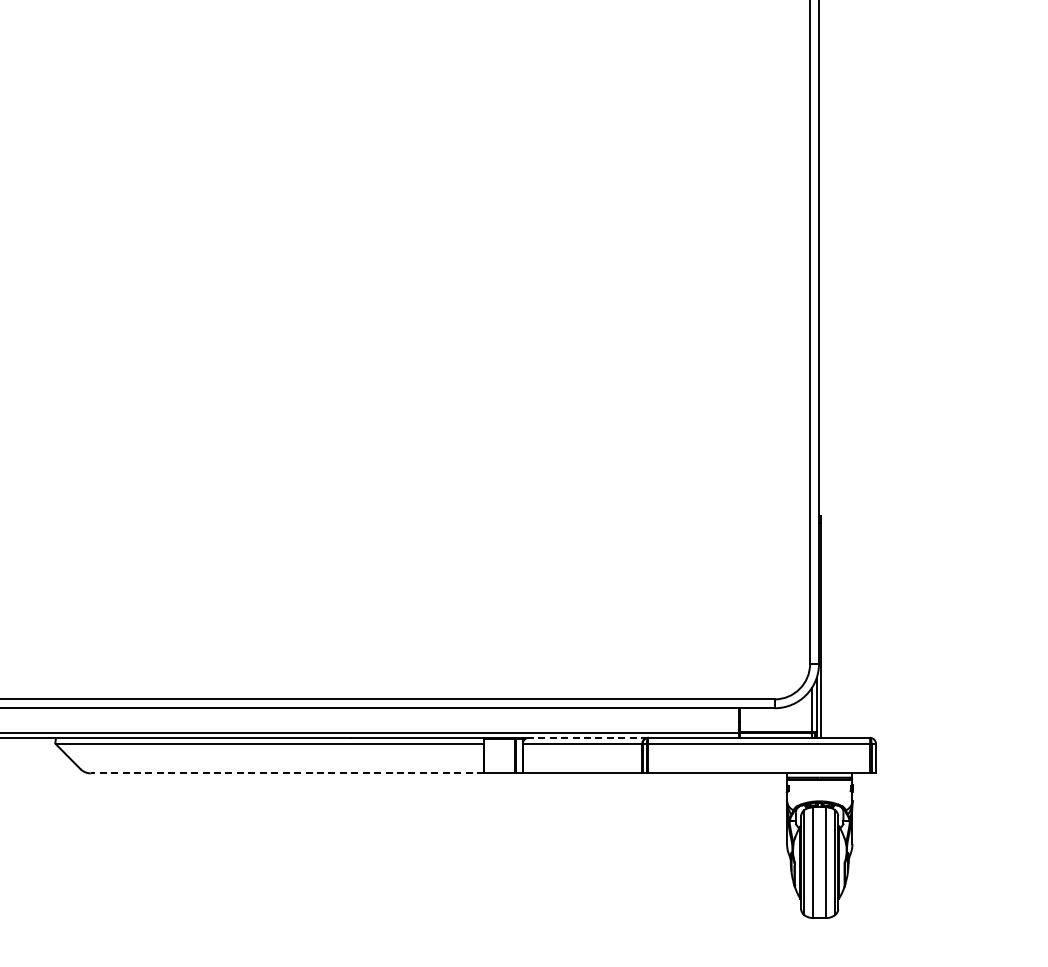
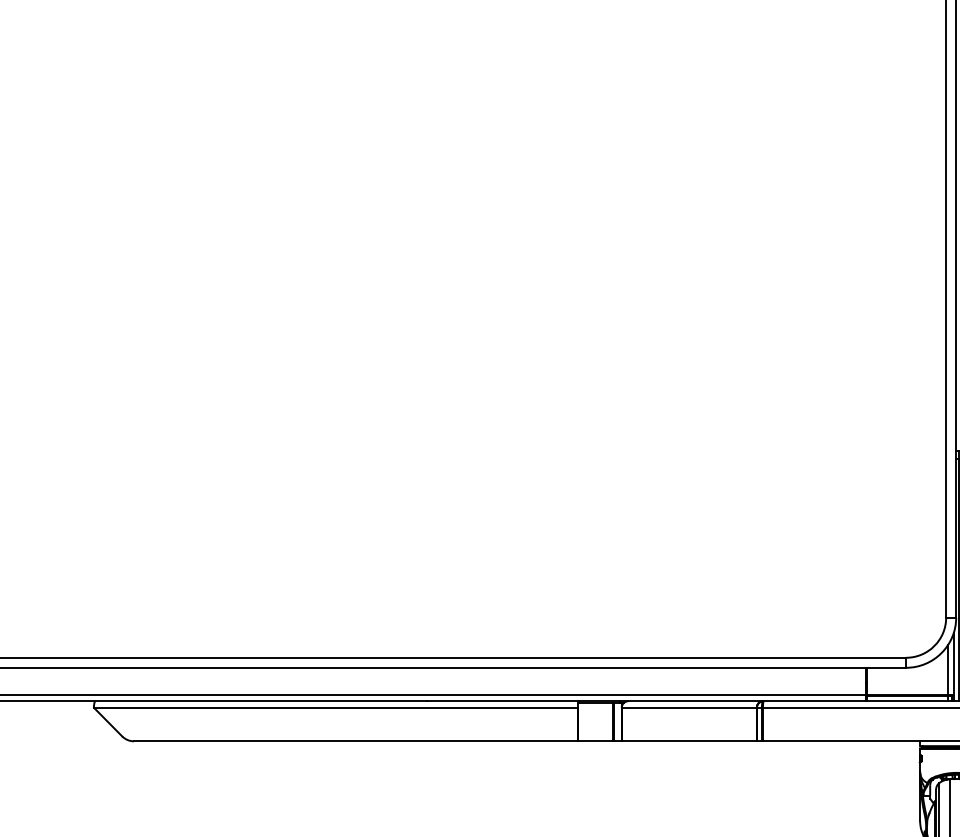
line: (588, 737) -> (695, 700), dashed -> solid
line: (287, 773) -> (356, 741), dashed -> solid

